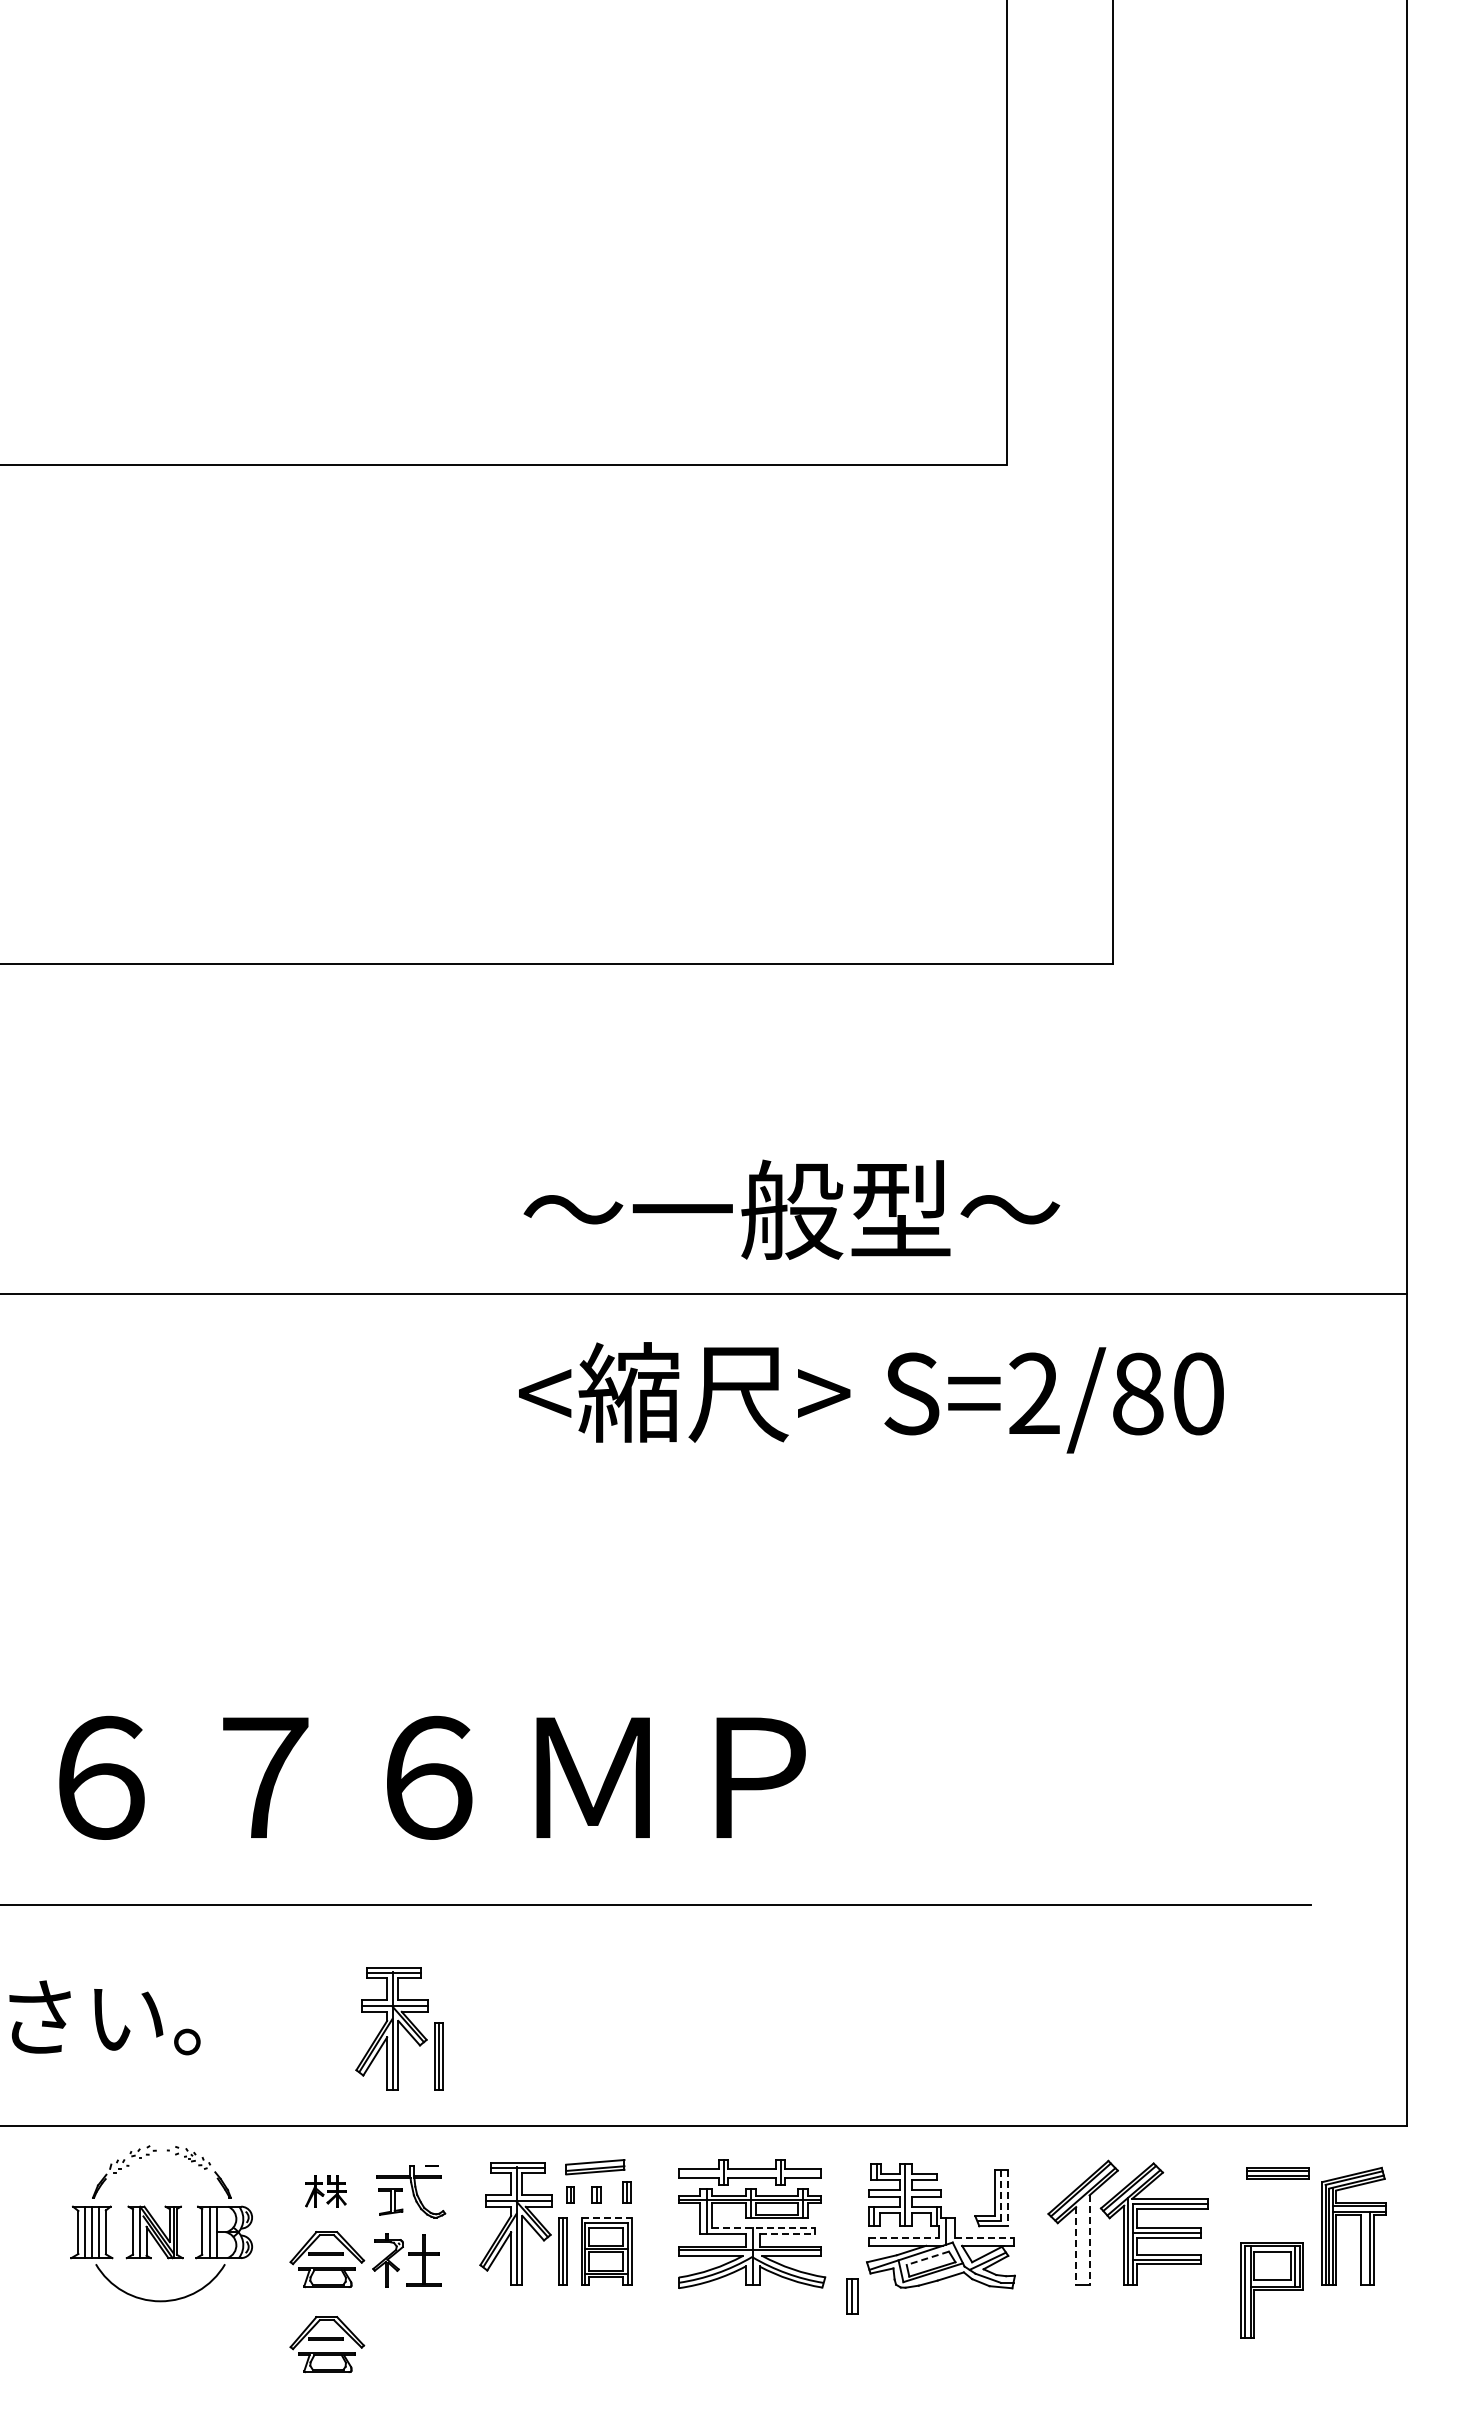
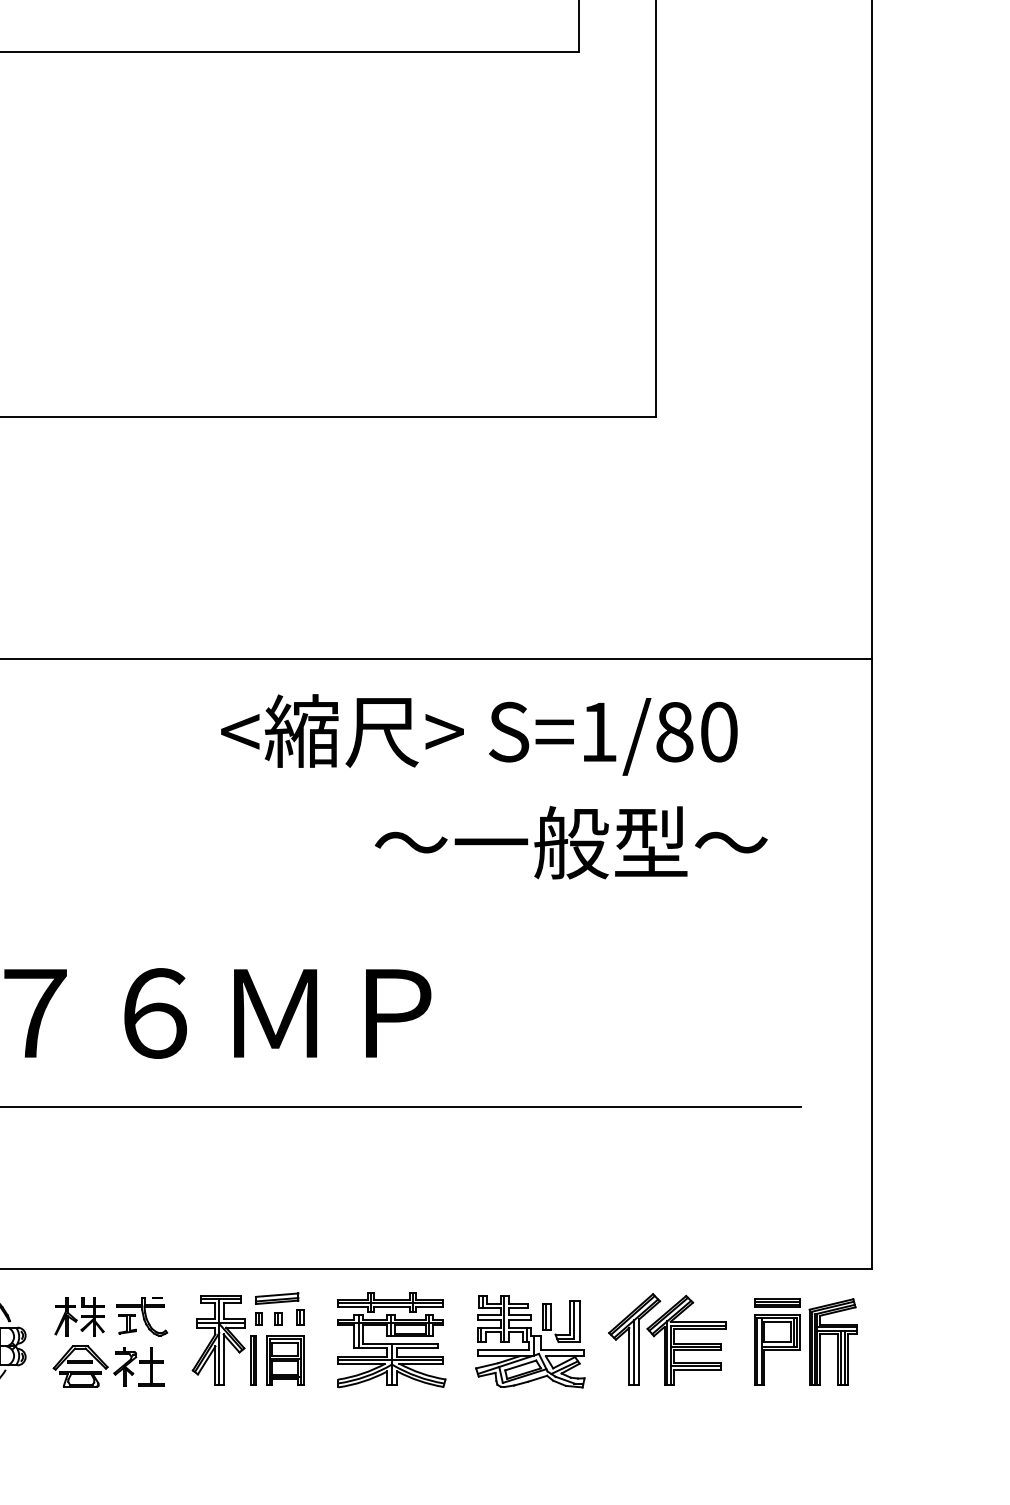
text: (791, 1209) -> (571, 842), moved
text: (1034, 1392) -> (598, 731), S=2/80 -> S=1/80
part: (399, 2028) -> (133, 1197), removed
line: (749, 2172) -> (390, 1302), added
part: (325, 2191) -> (79, 1316), size x1.67
line: (1001, 2195) -> (574, 1319), dashed -> solid
line: (1008, 2198) -> (579, 1321), dashed -> solid
line: (606, 2218) -> (285, 1336), dashed -> solid
line: (763, 2228) -> (400, 1343), dashed -> solid
line: (787, 2234) -> (417, 1348), dashed -> solid
line: (903, 2237) -> (502, 1350), dashed -> solid
line: (984, 2237) -> (562, 1350), dashed -> solid
line: (1082, 2240) -> (634, 1352), added
line: (1089, 2240) -> (639, 1352), dashed -> solid
line: (1076, 2246) -> (629, 1356), dashed -> solid
line: (1364, 2248) -> (840, 1358), added
line: (927, 2258) -> (520, 1365), dashed -> solid
part: (1271, 2290) -> (776, 1350), moved
part: (852, 2296) -> (546, 1316), moved
part: (327, 2344) -> (80, 1428), removed

